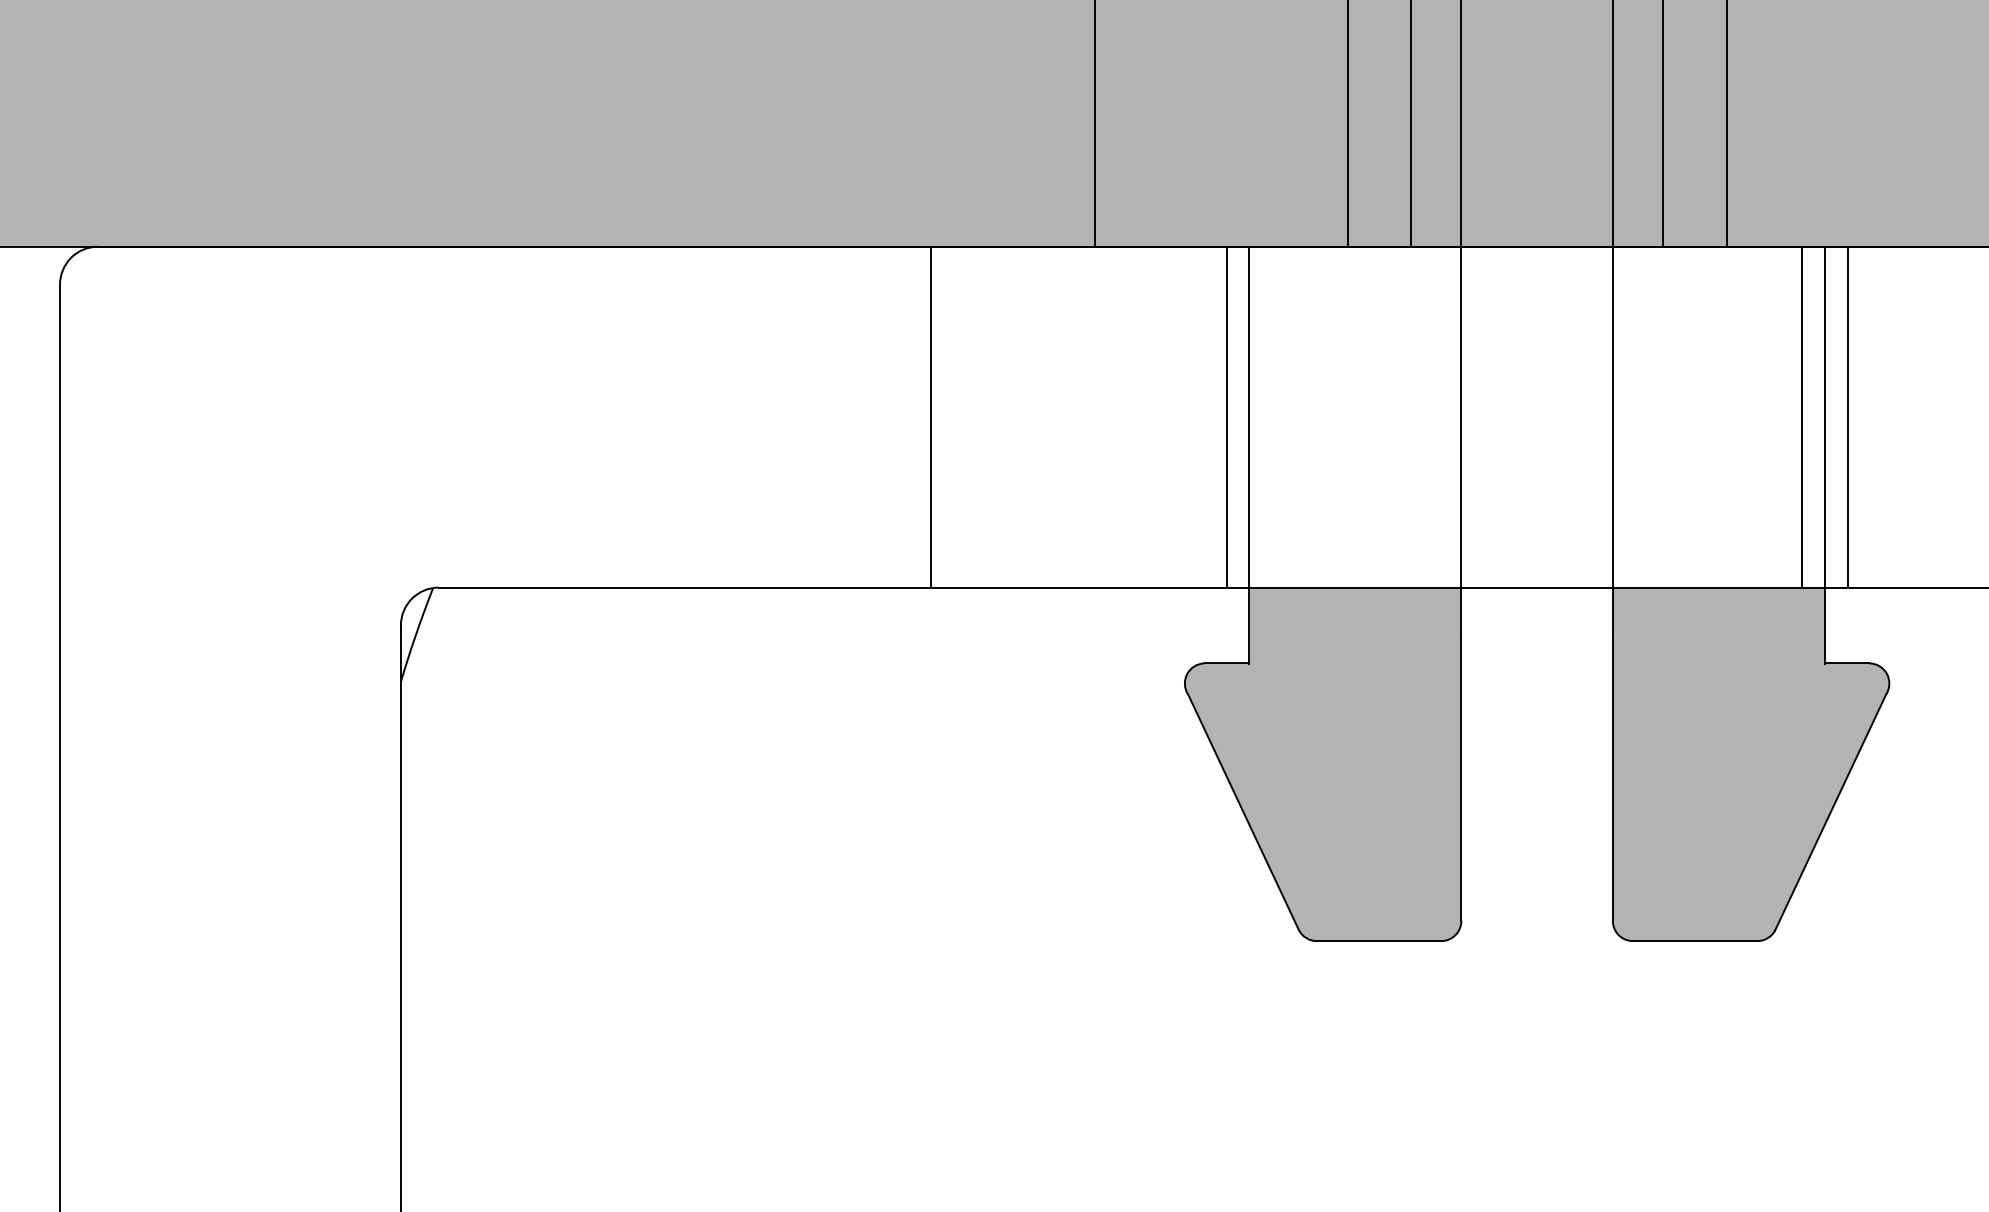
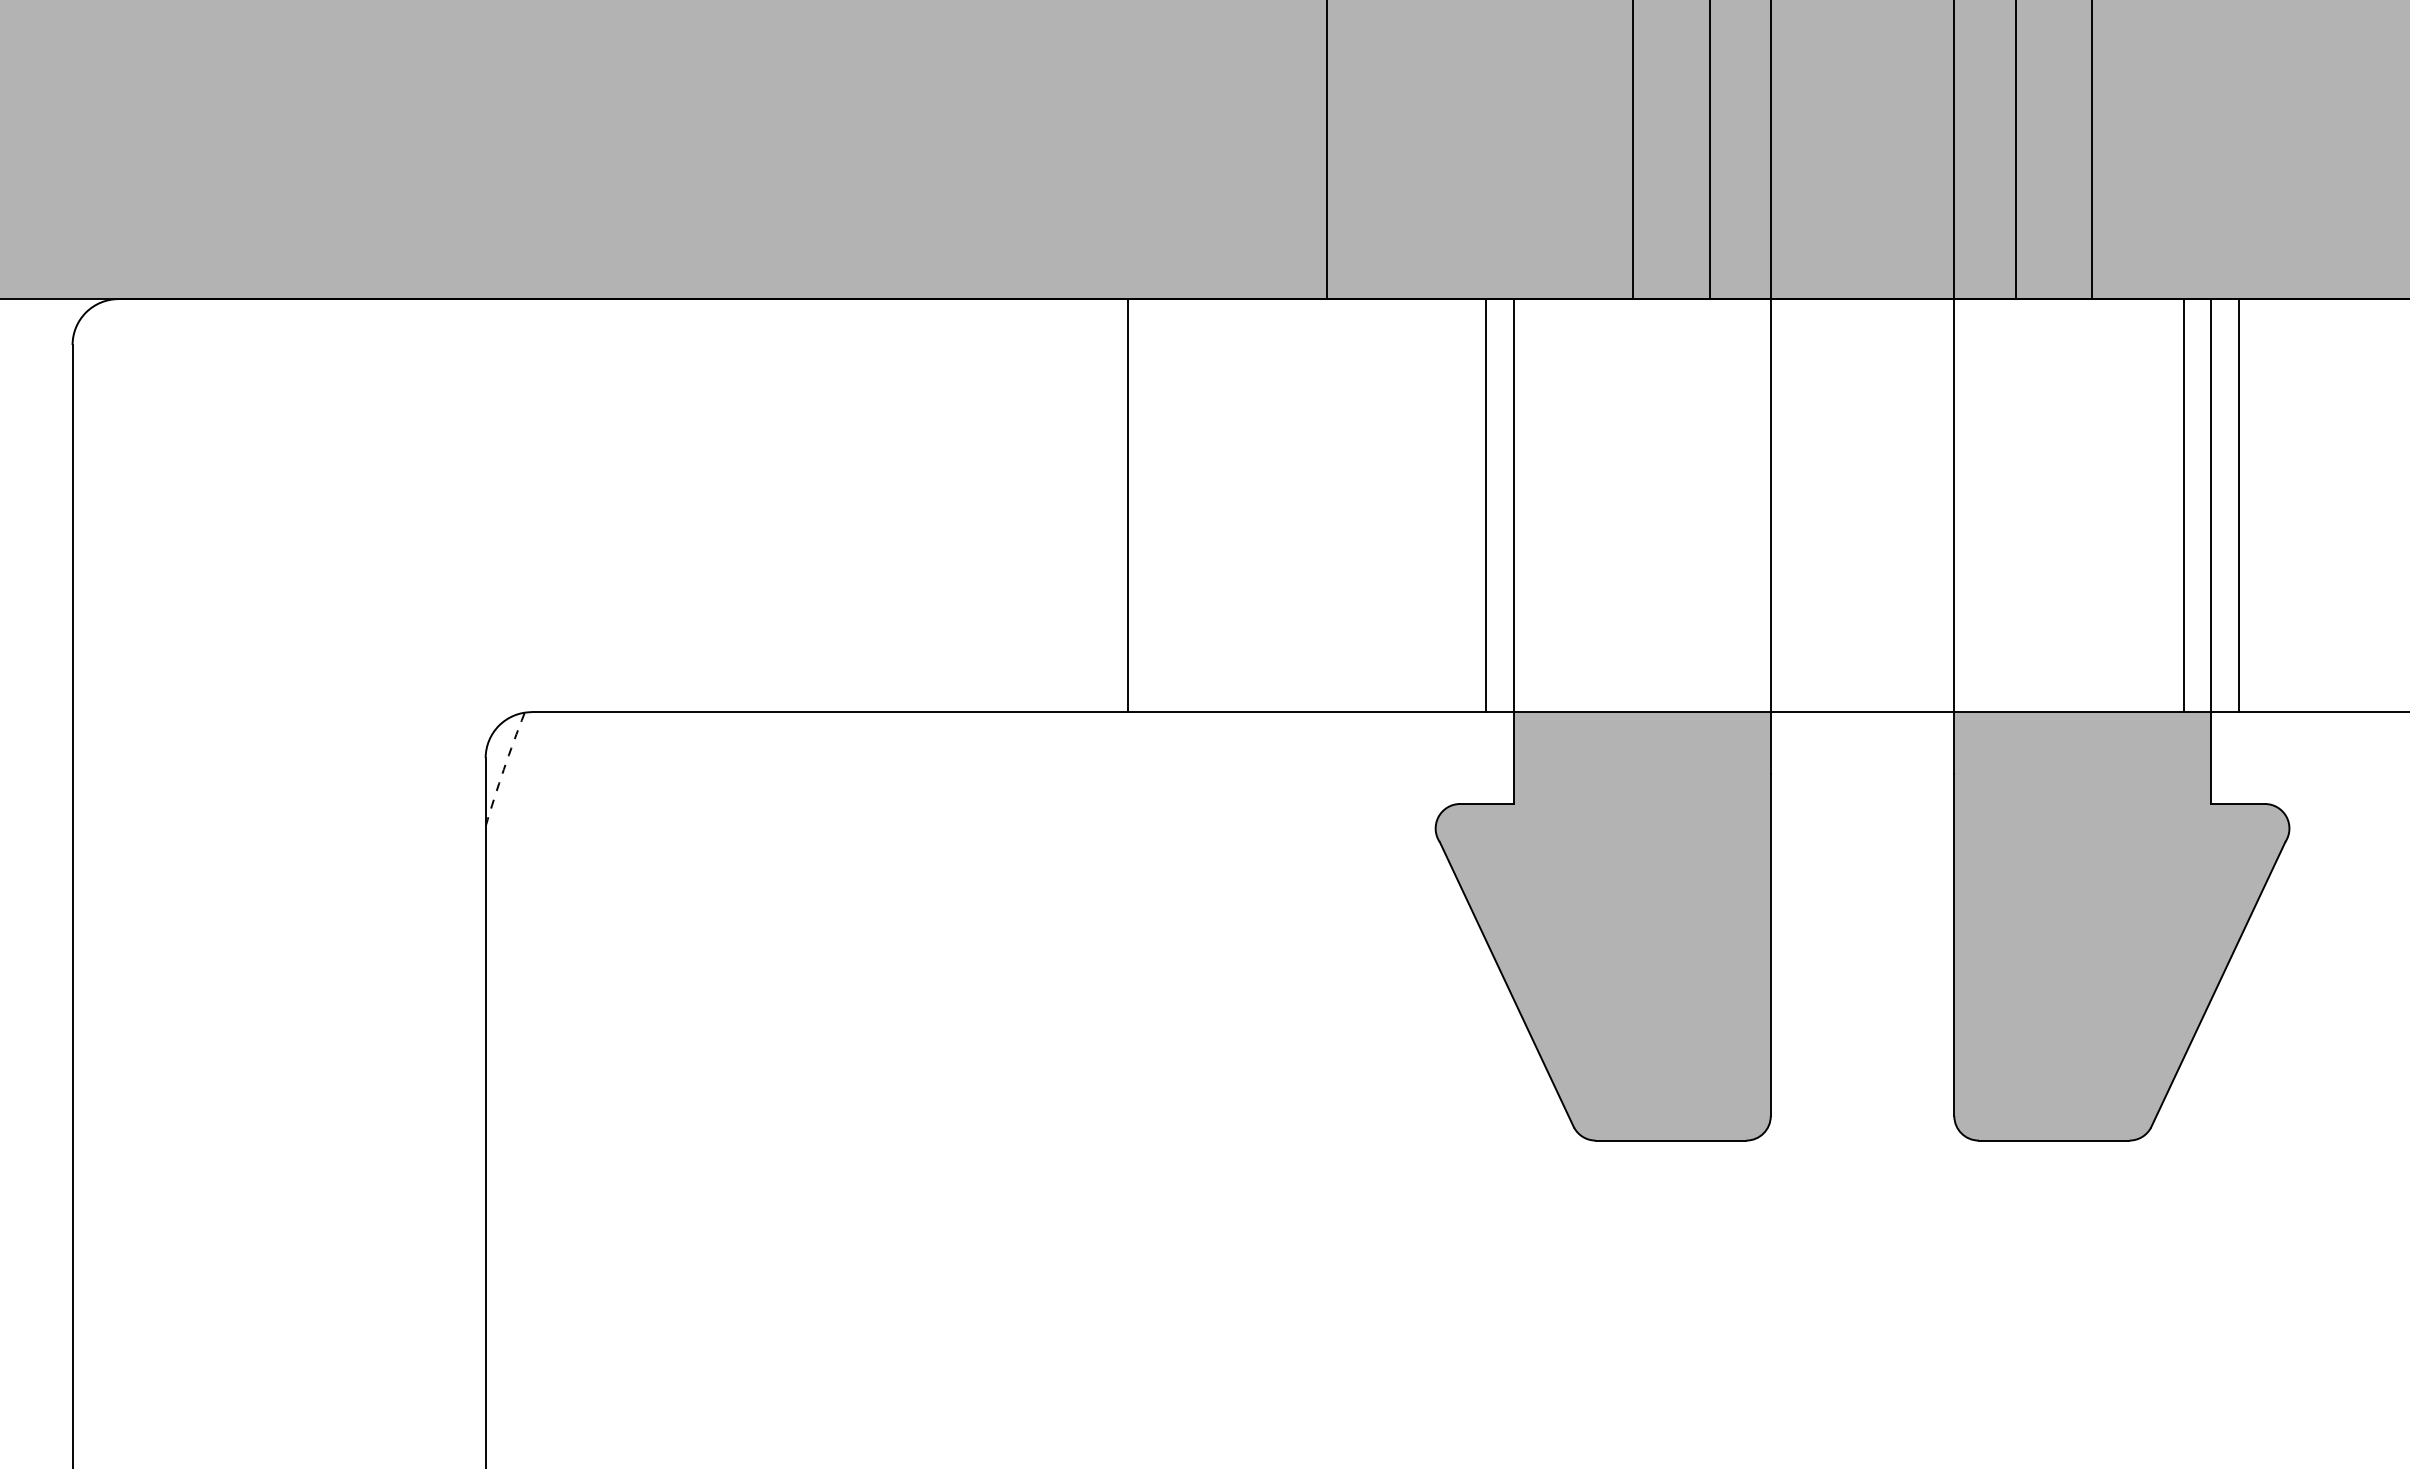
arc: (415, 634) -> (503, 769), solid -> dashed

